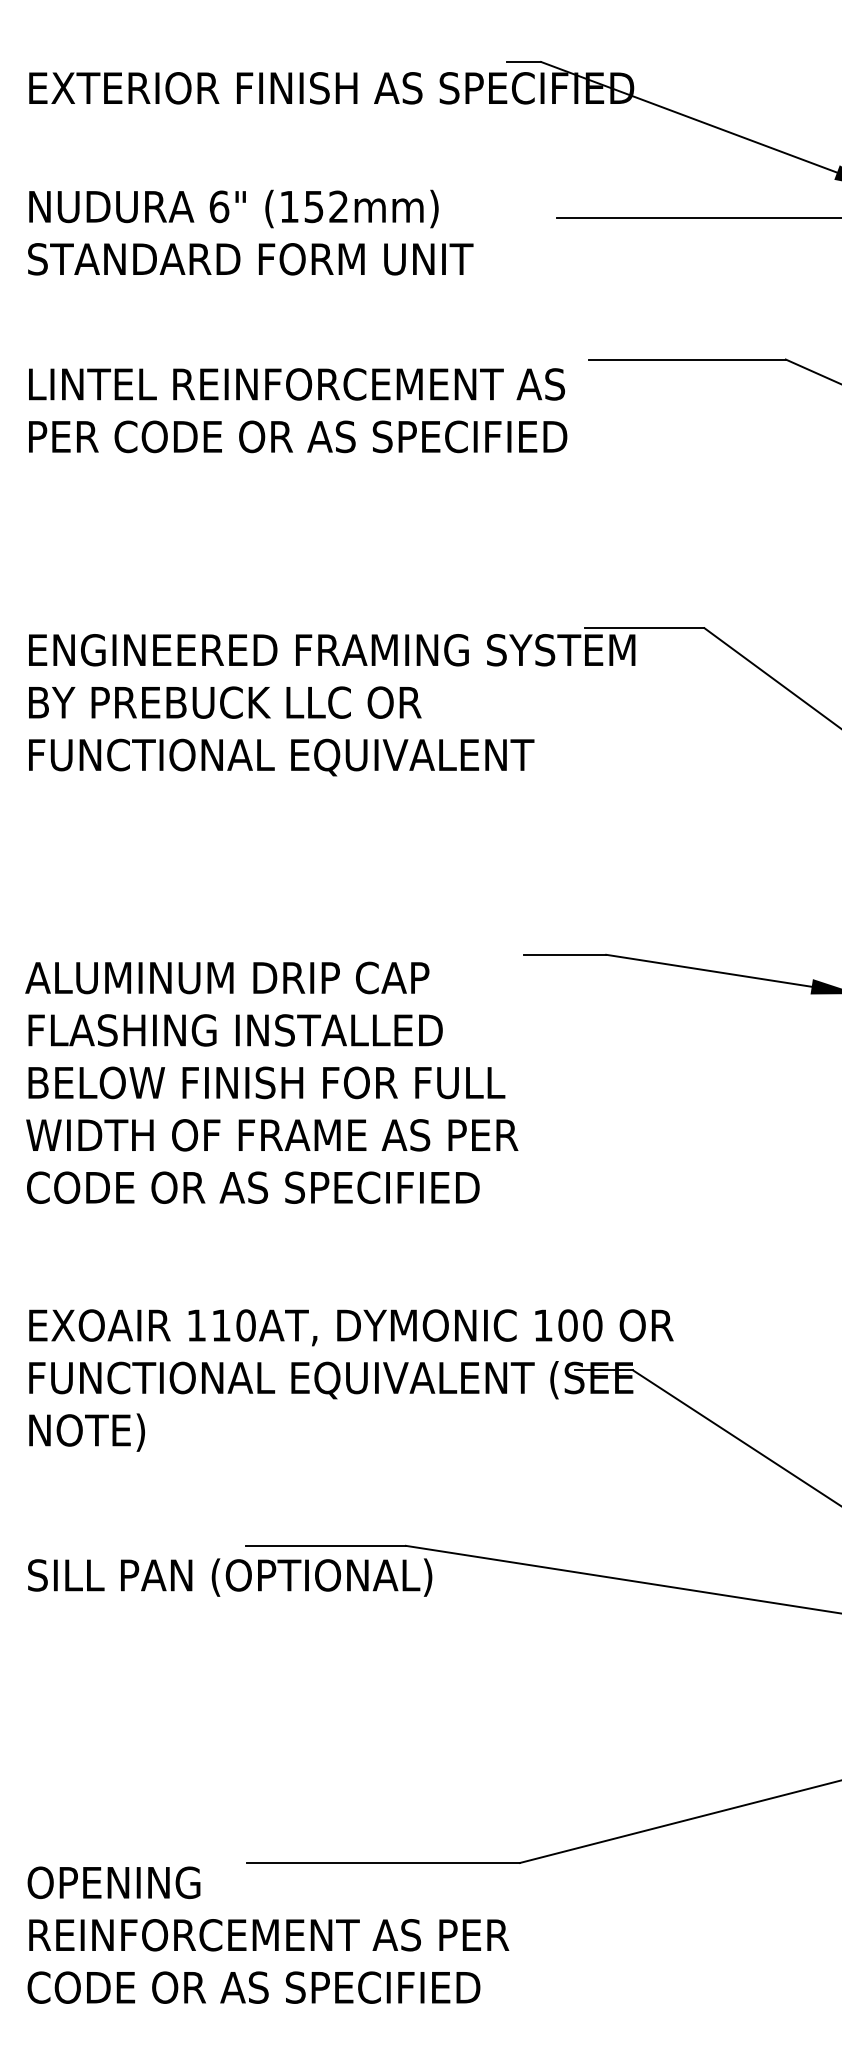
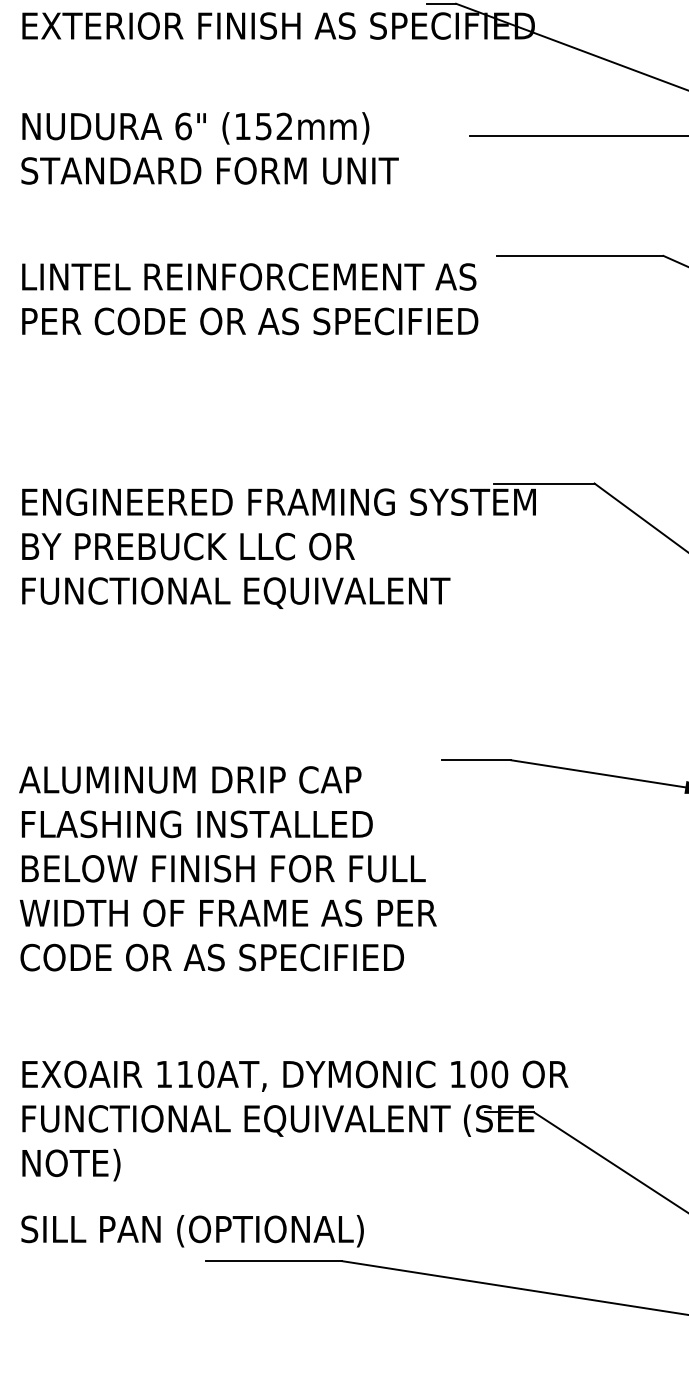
text: (230, 1577) -> (192, 1231), moved

